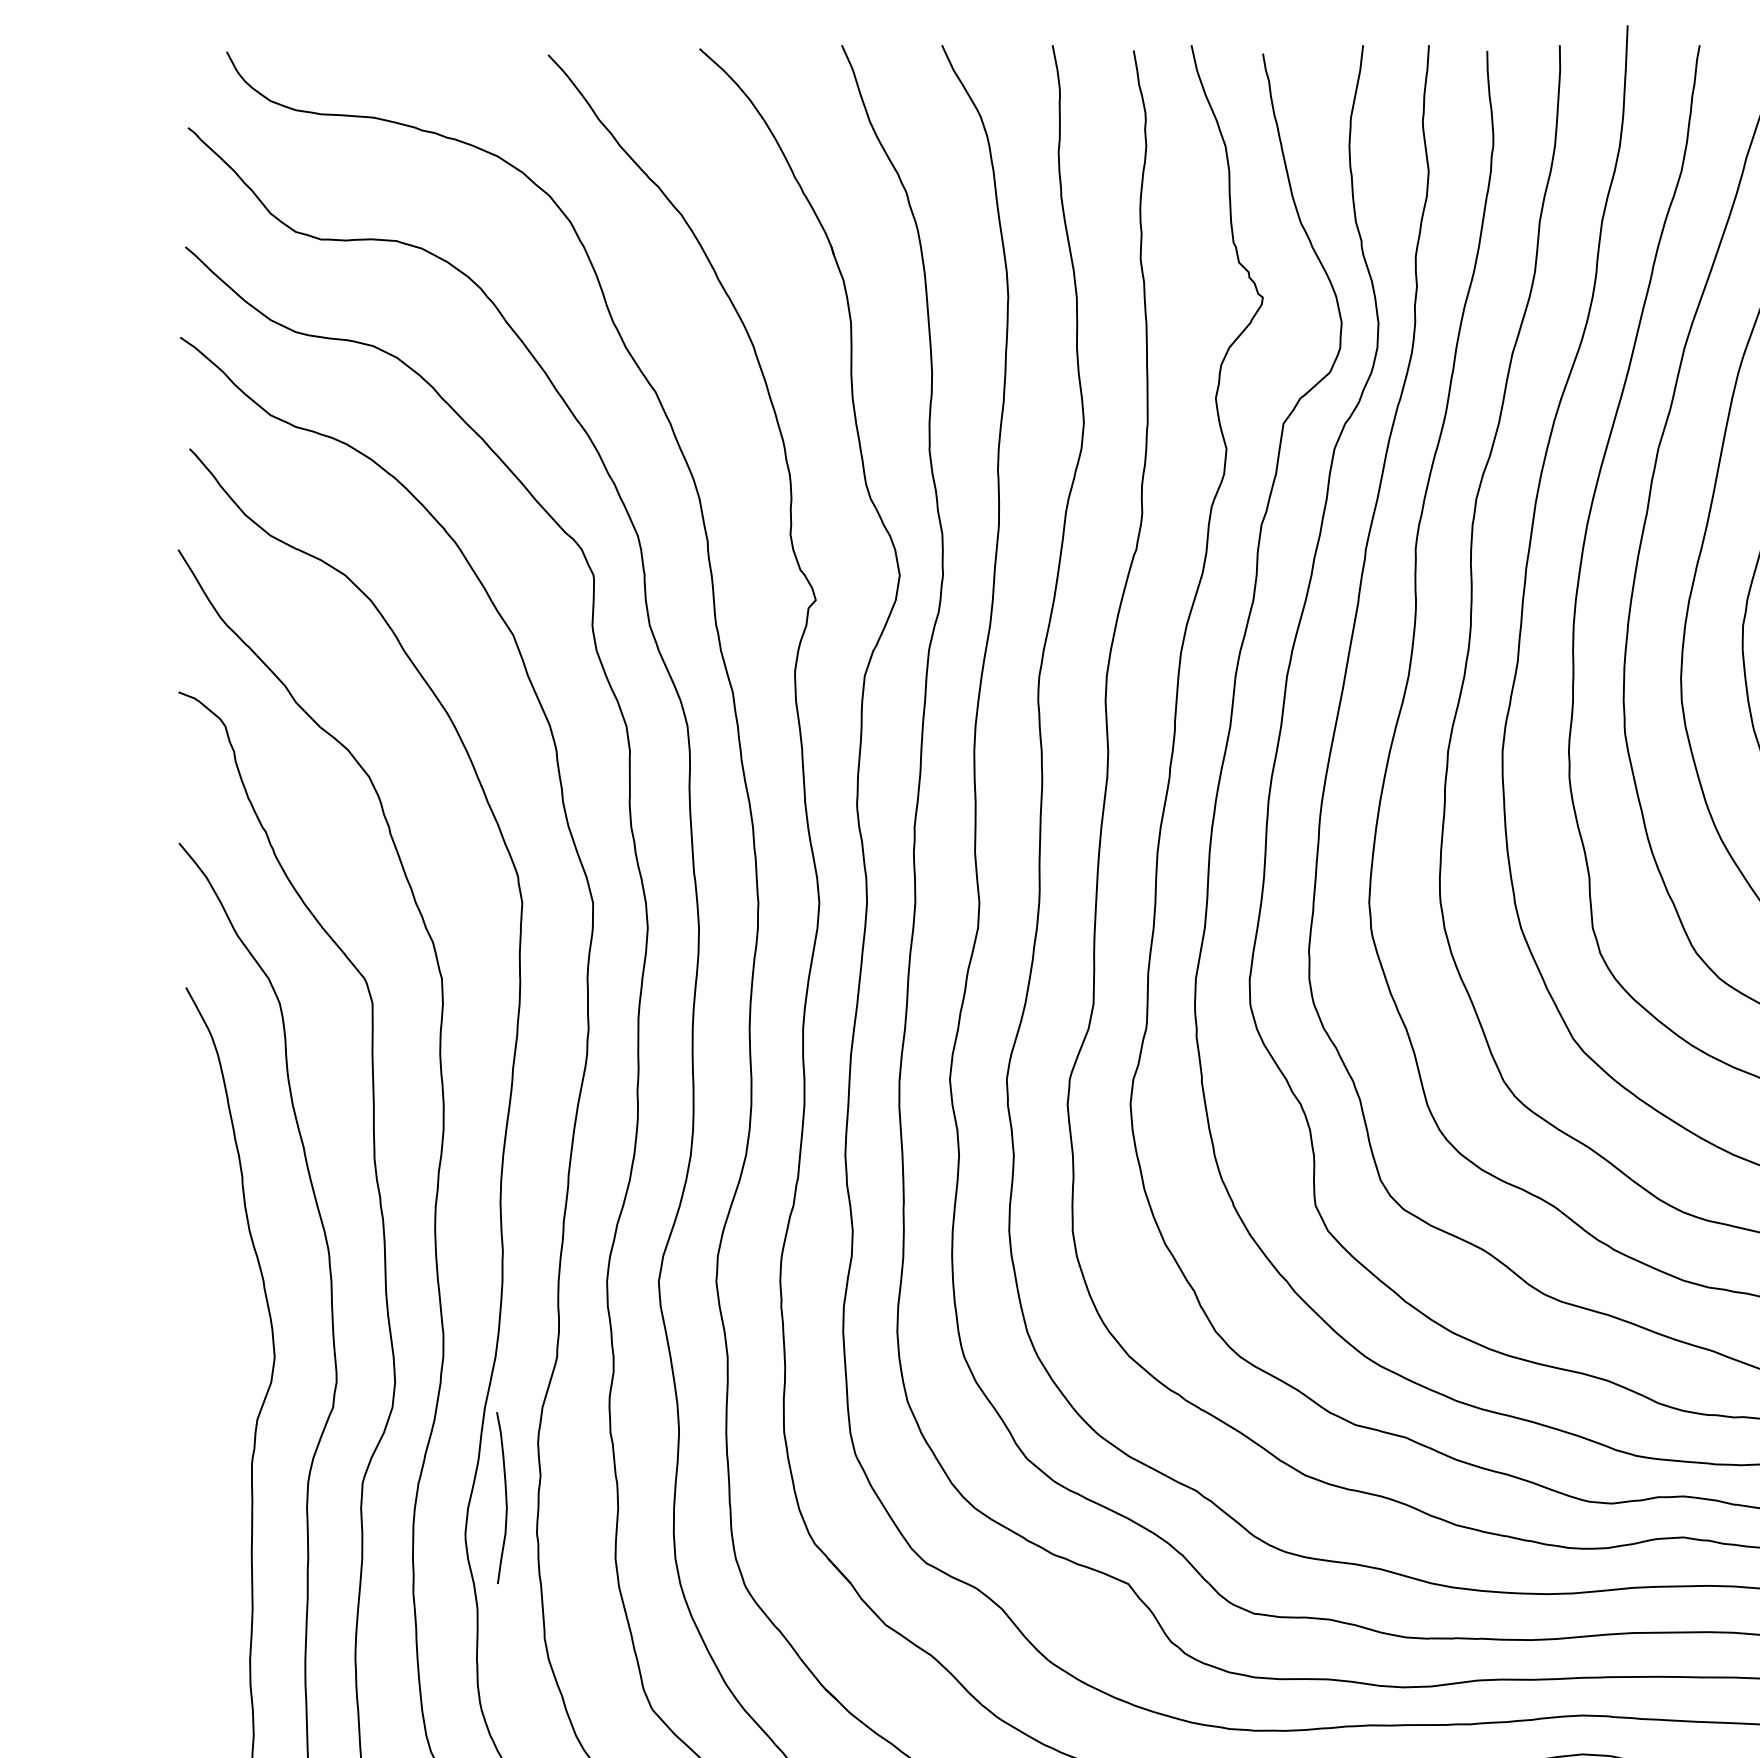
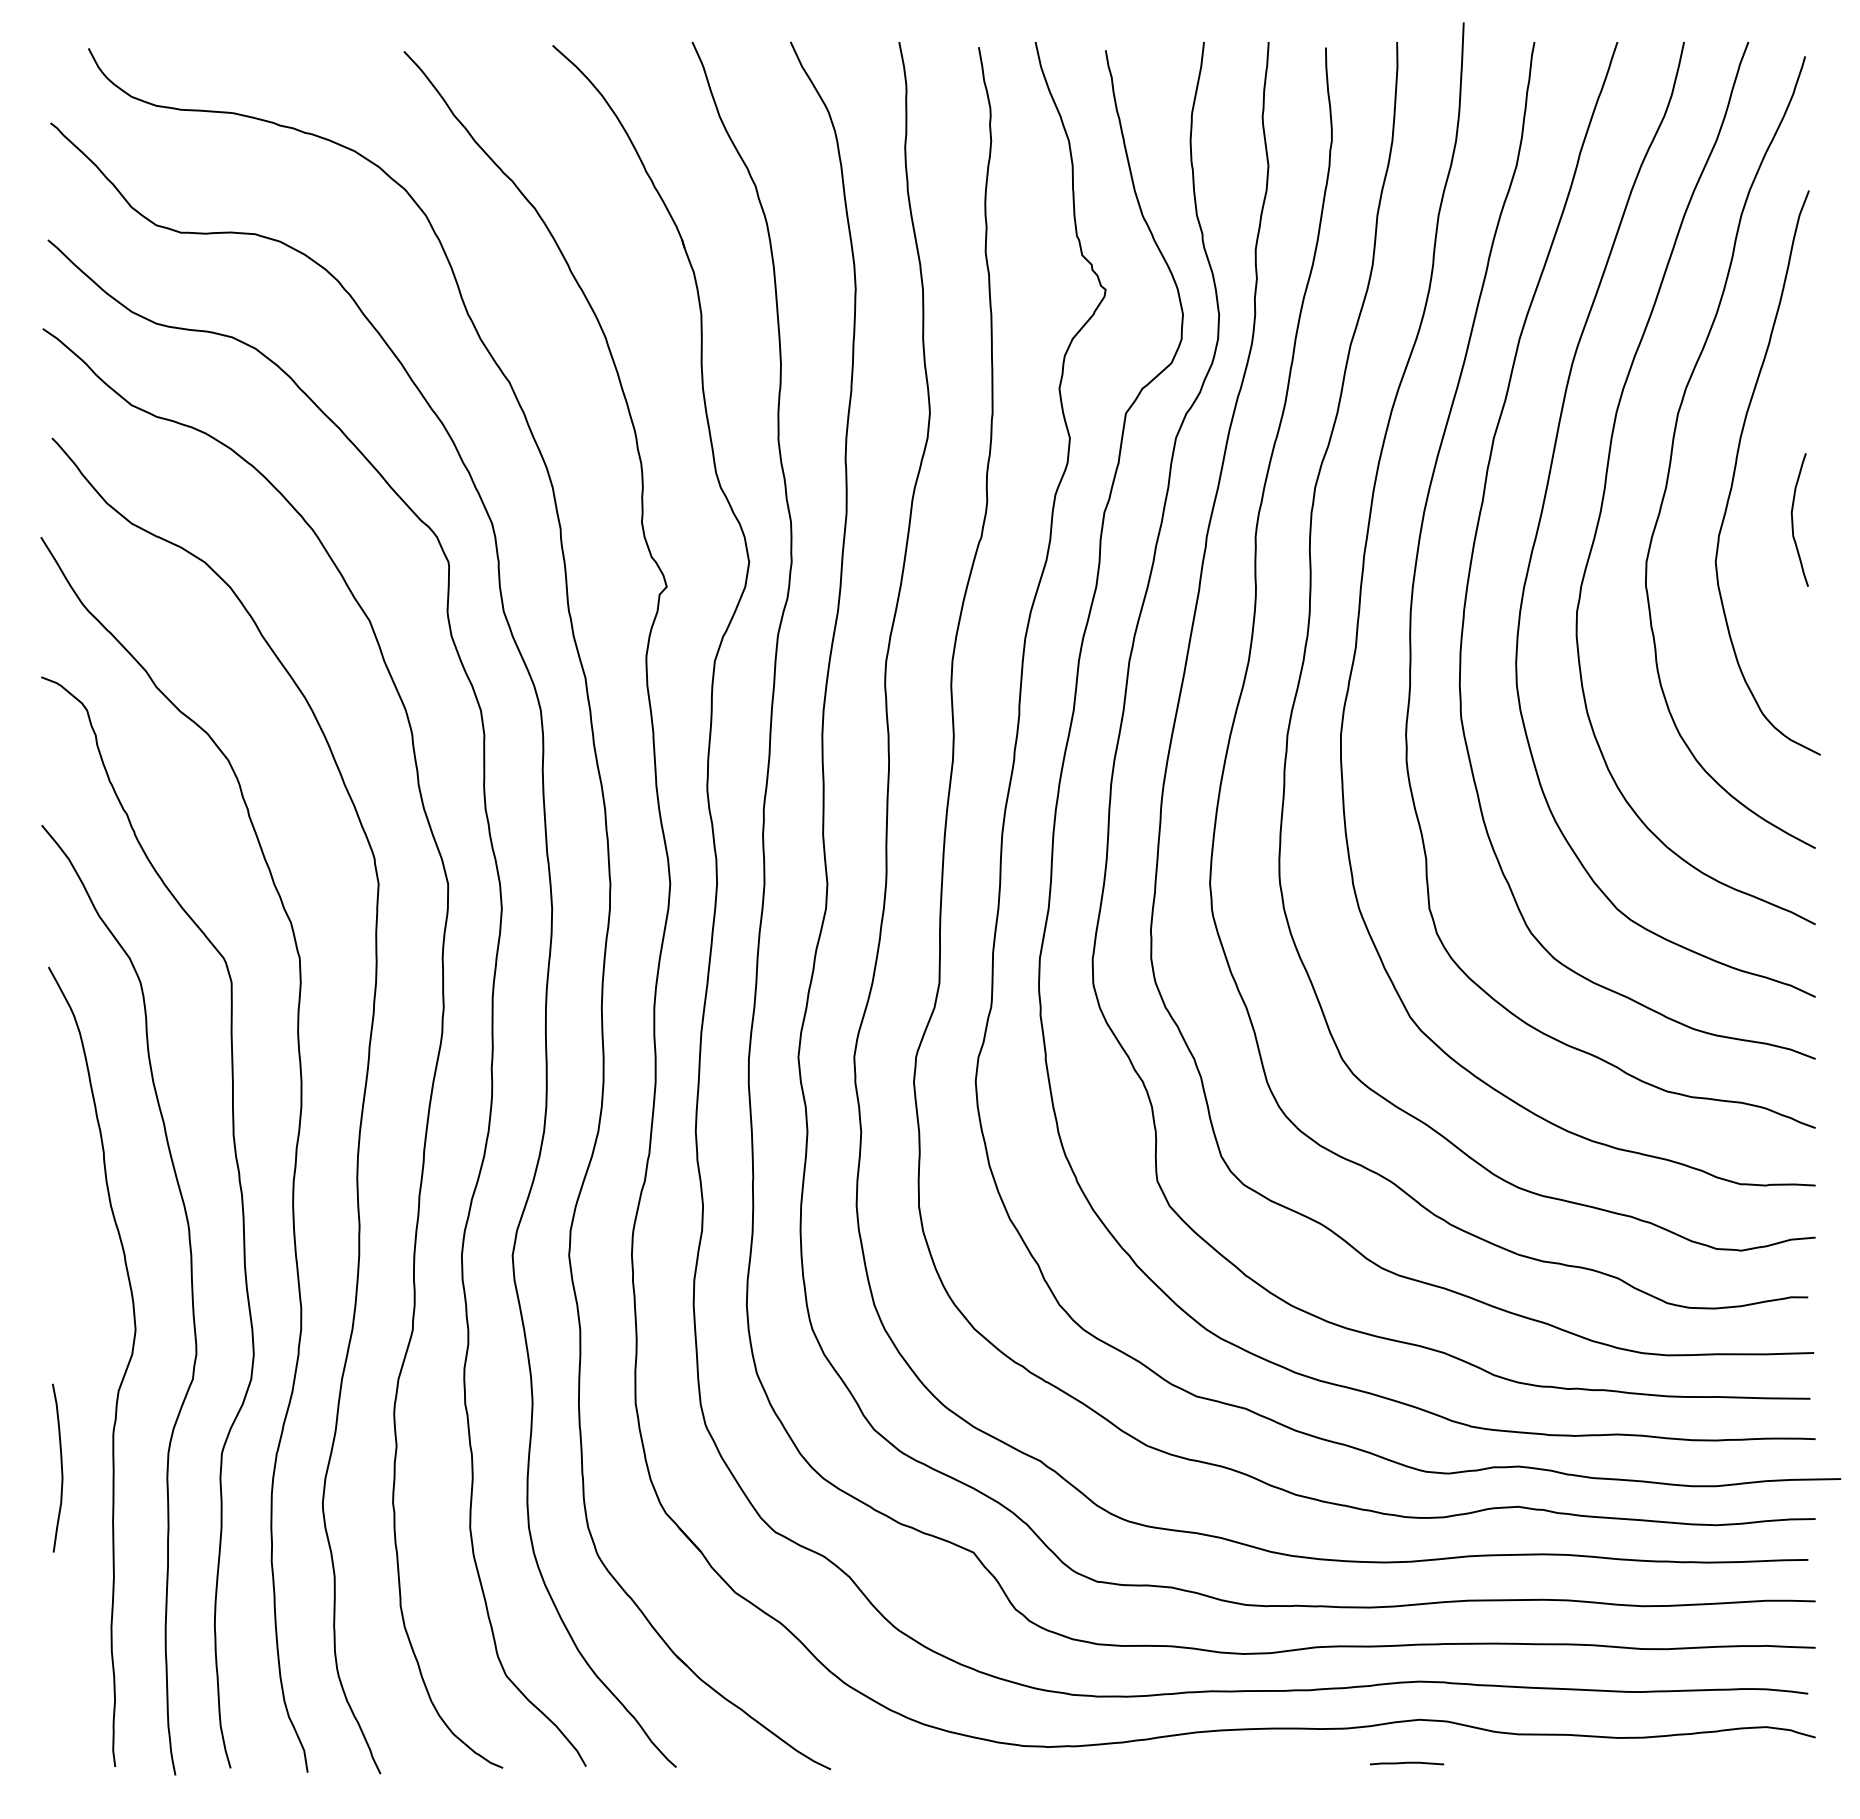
curve: (505, 1497) -> (61, 1467), moved

